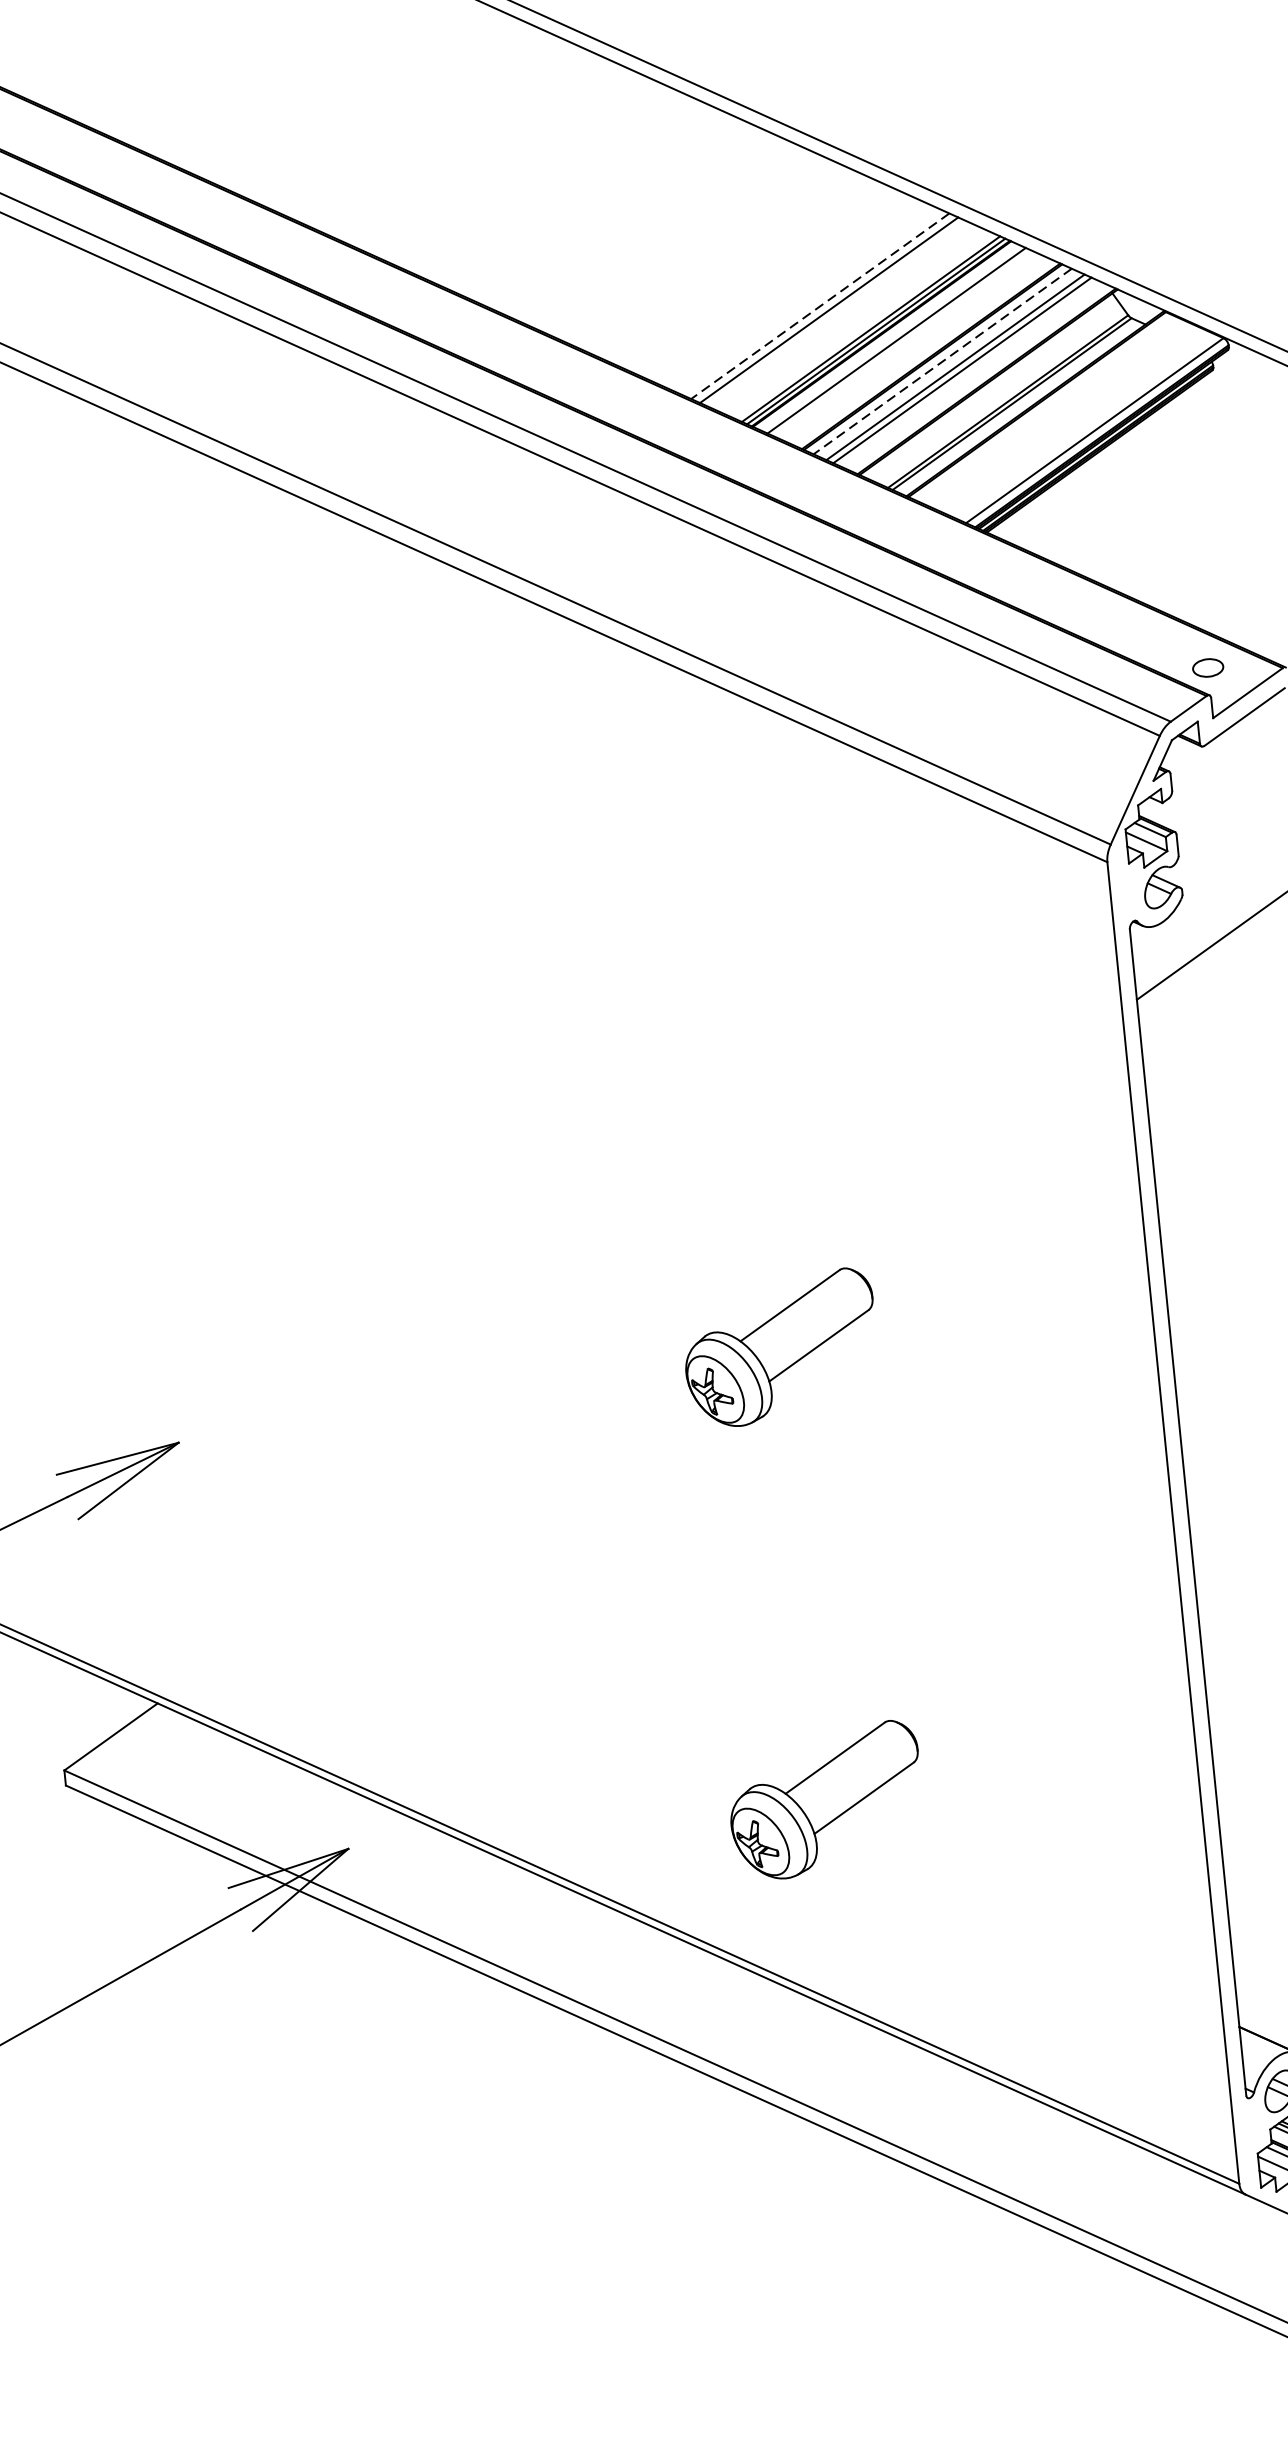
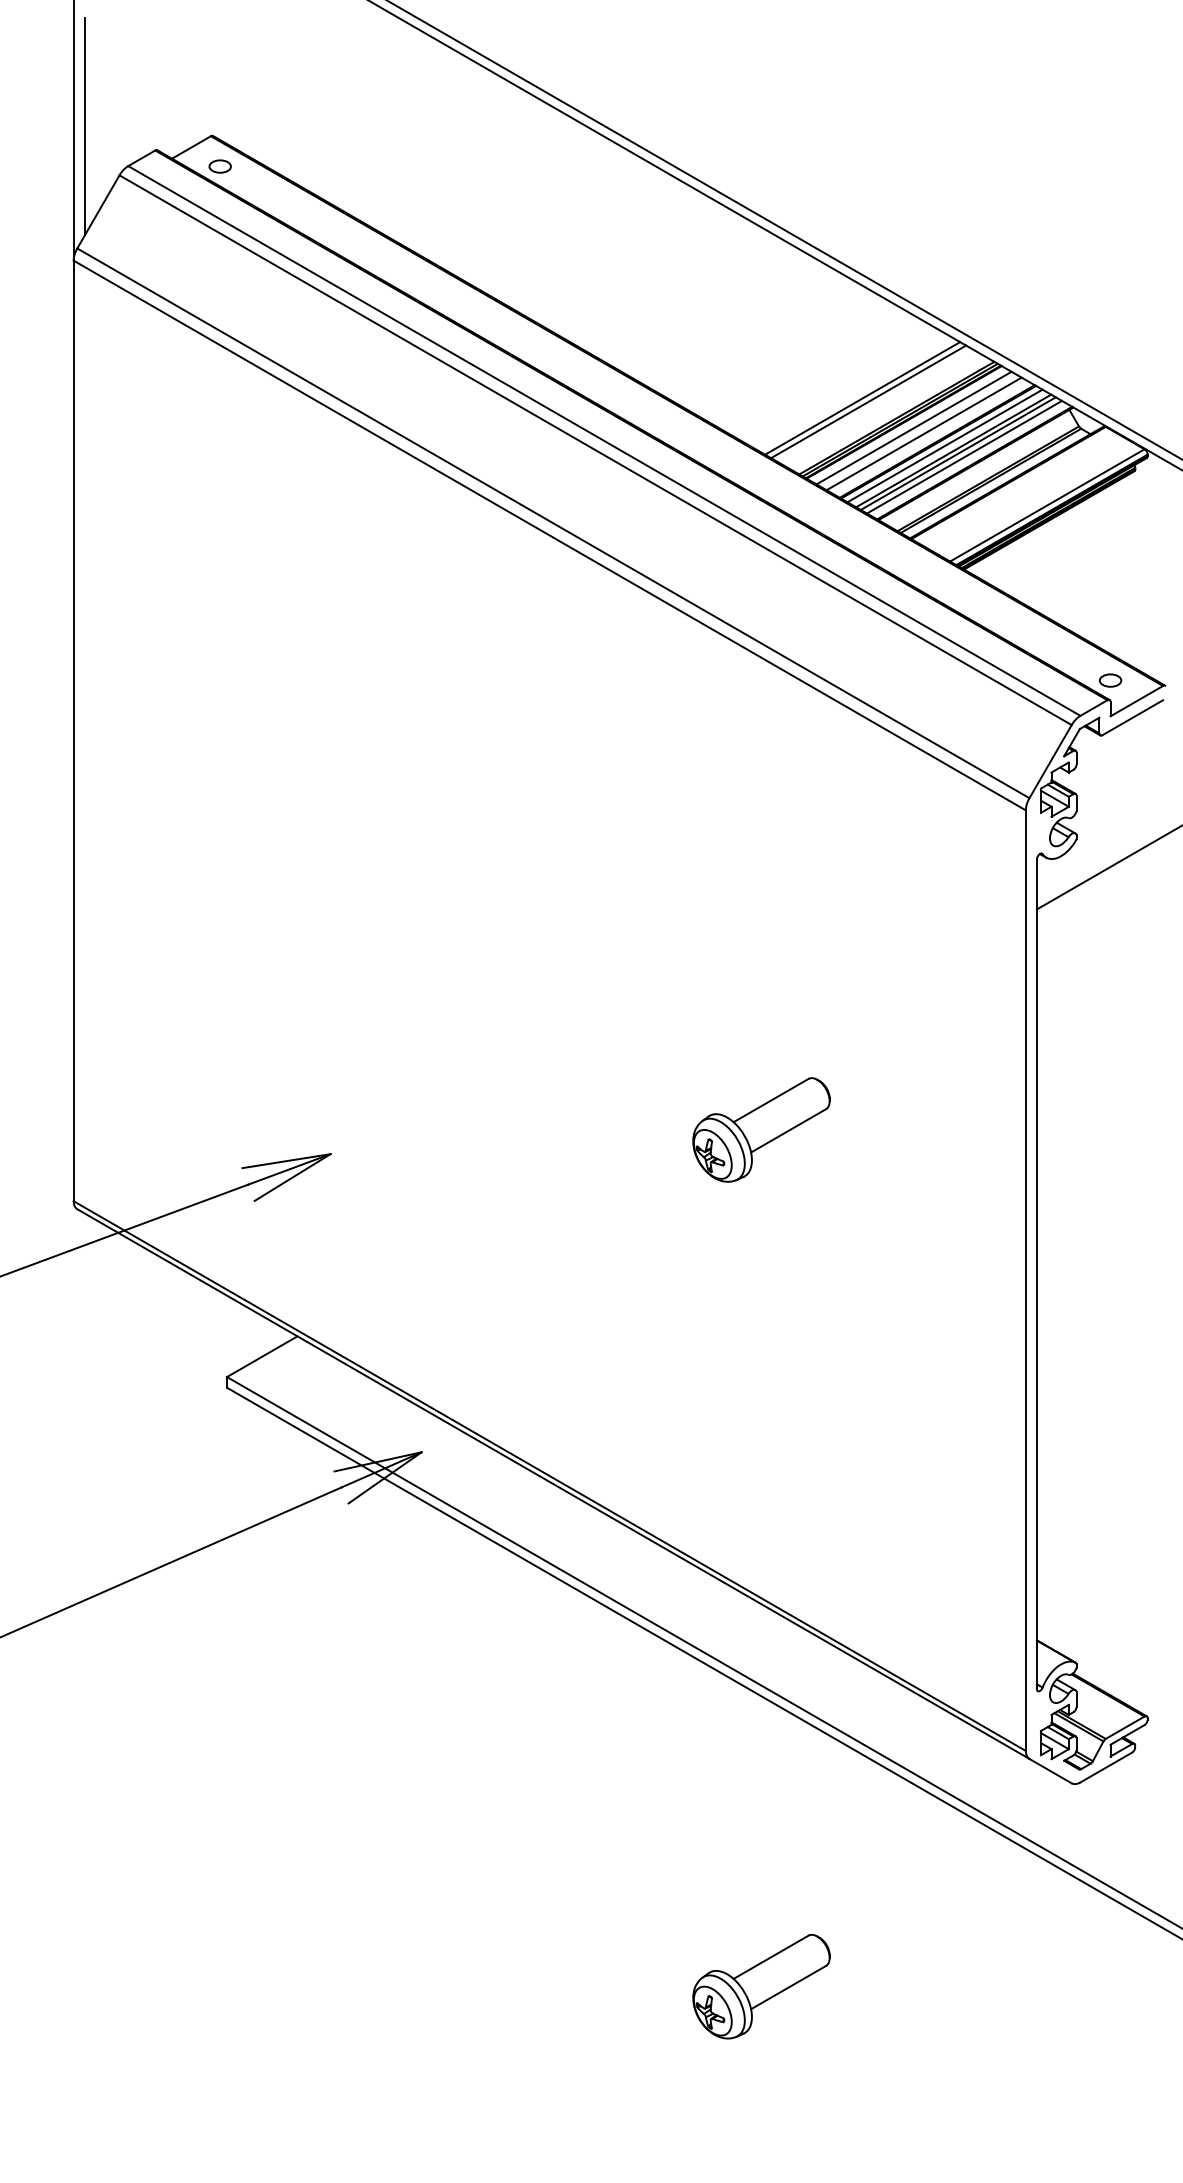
line: (820, 306) -> (862, 398), dashed -> solid
line: (910, 347) -> (923, 433), added
line: (943, 360) -> (945, 445), dashed -> solid
line: (971, 373) -> (964, 456), added
part: (825, 1800) -> (761, 1451), removed

